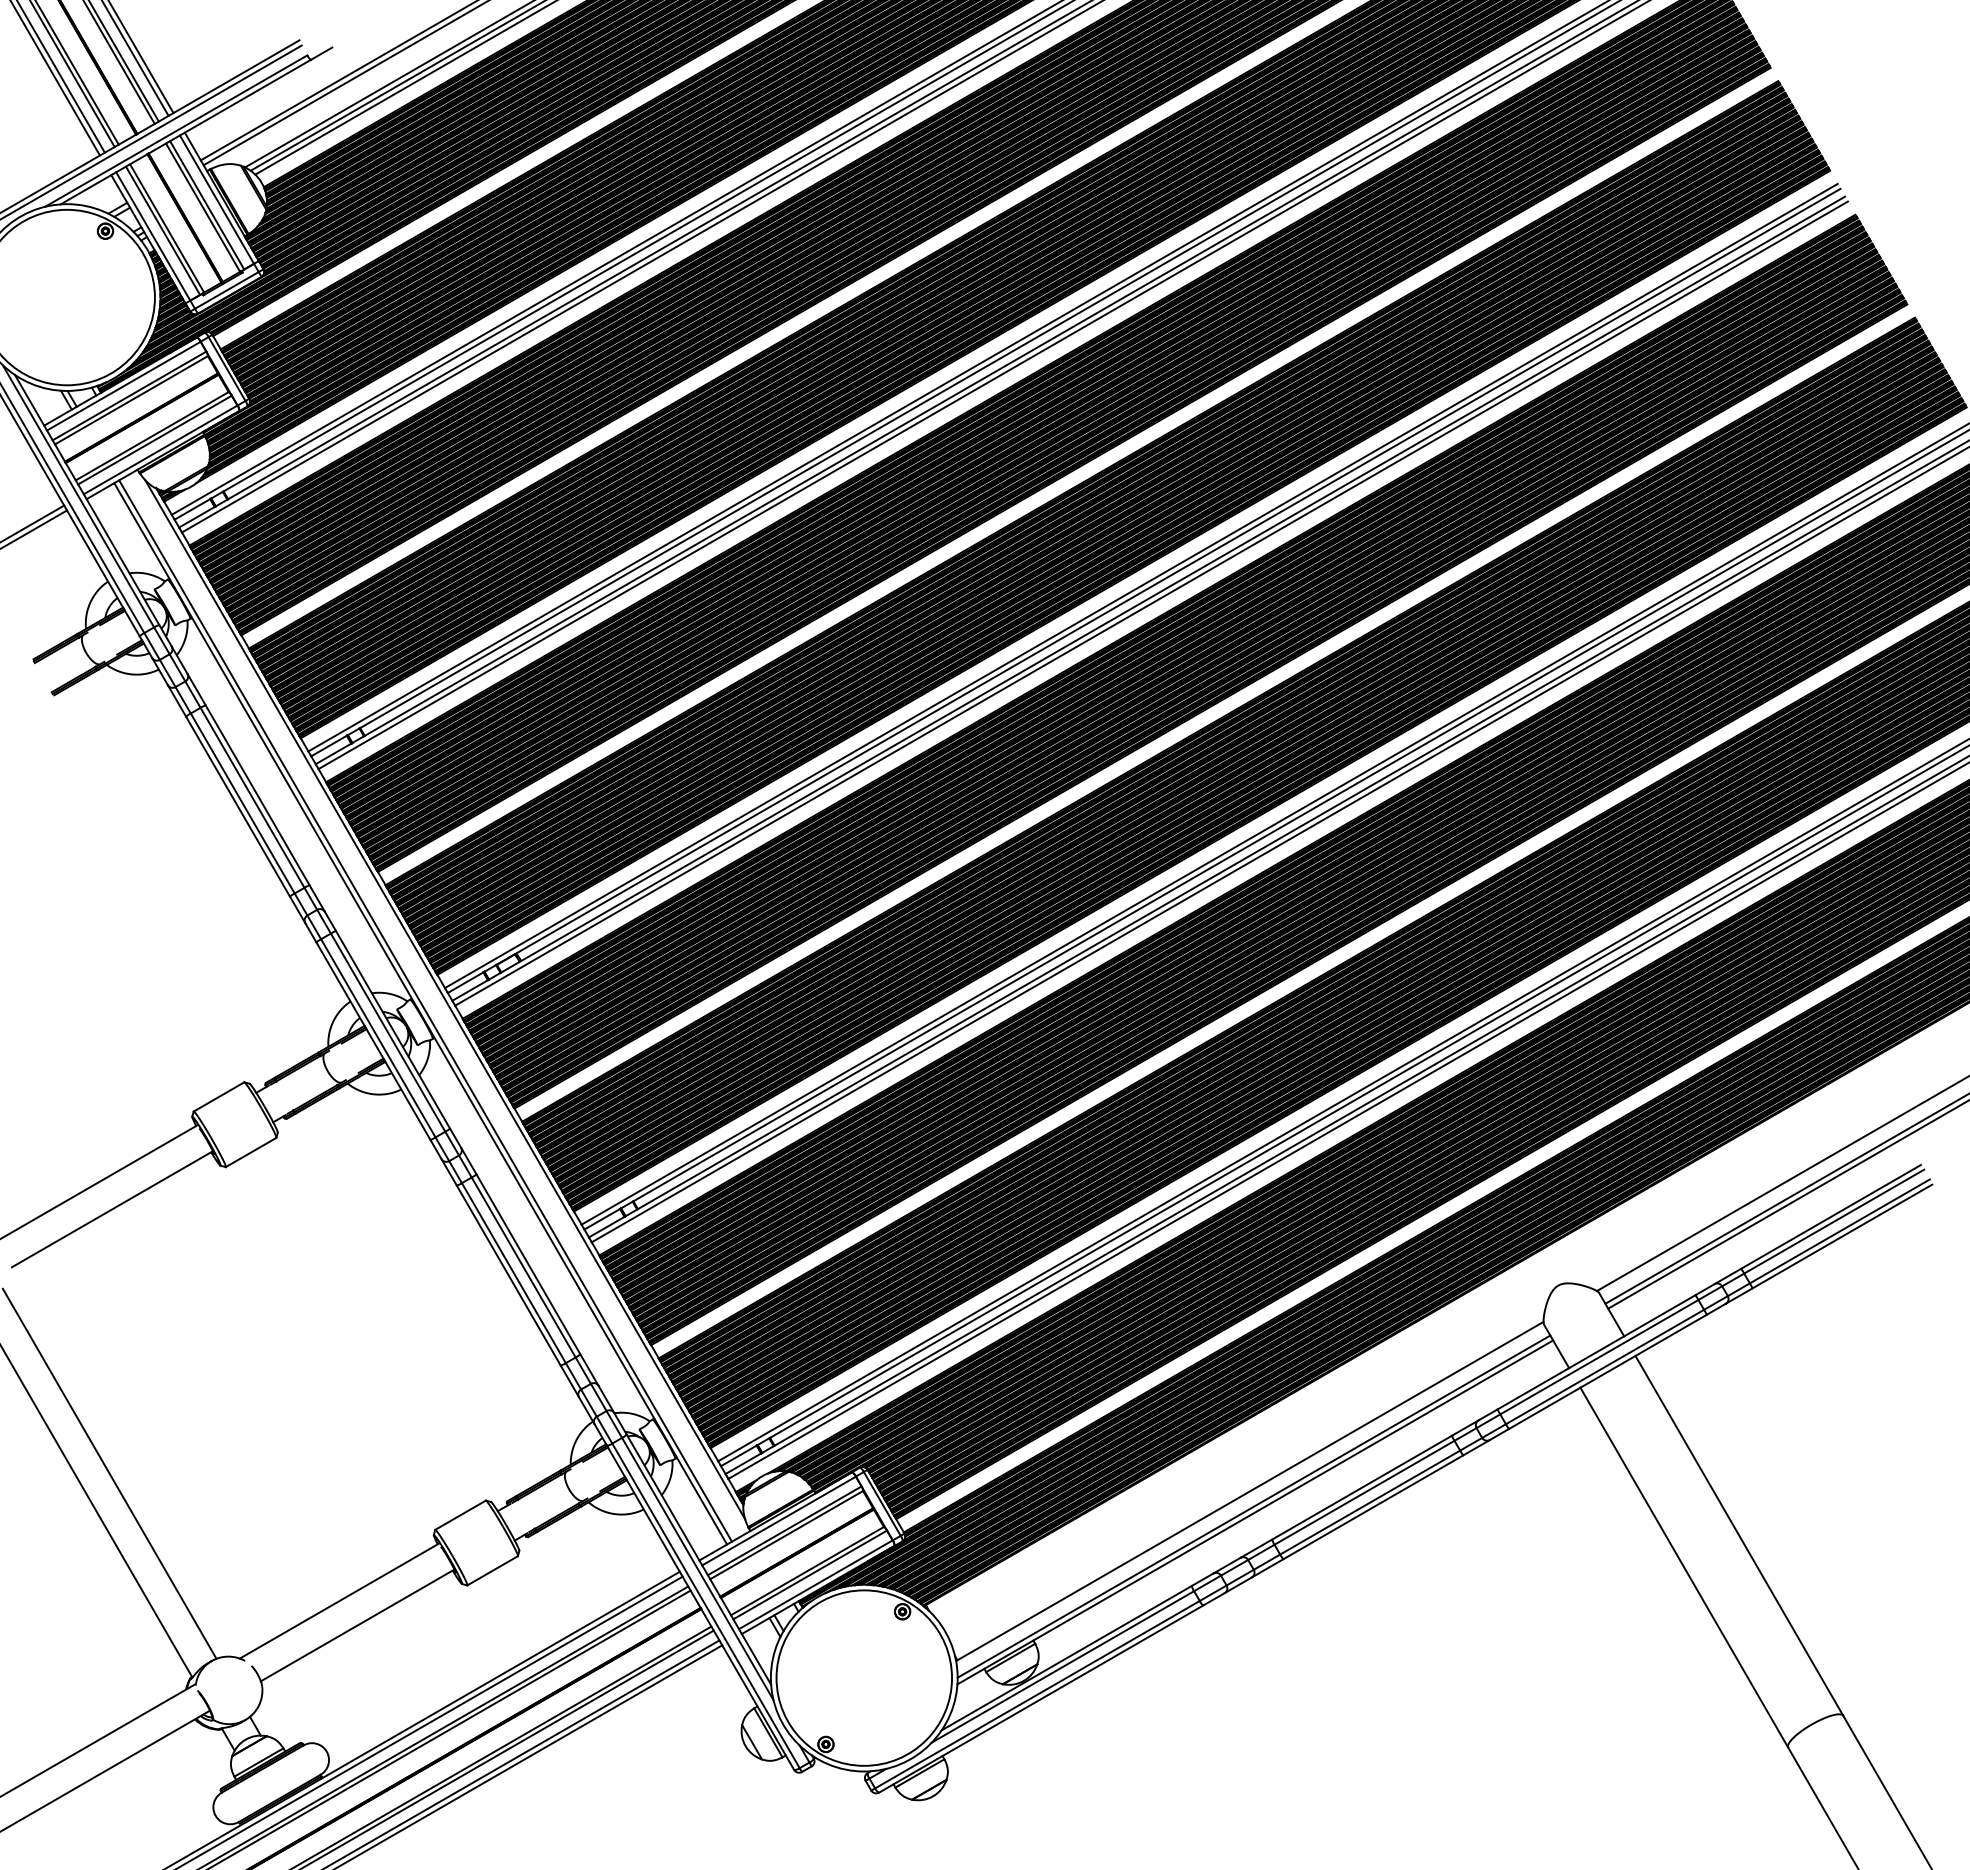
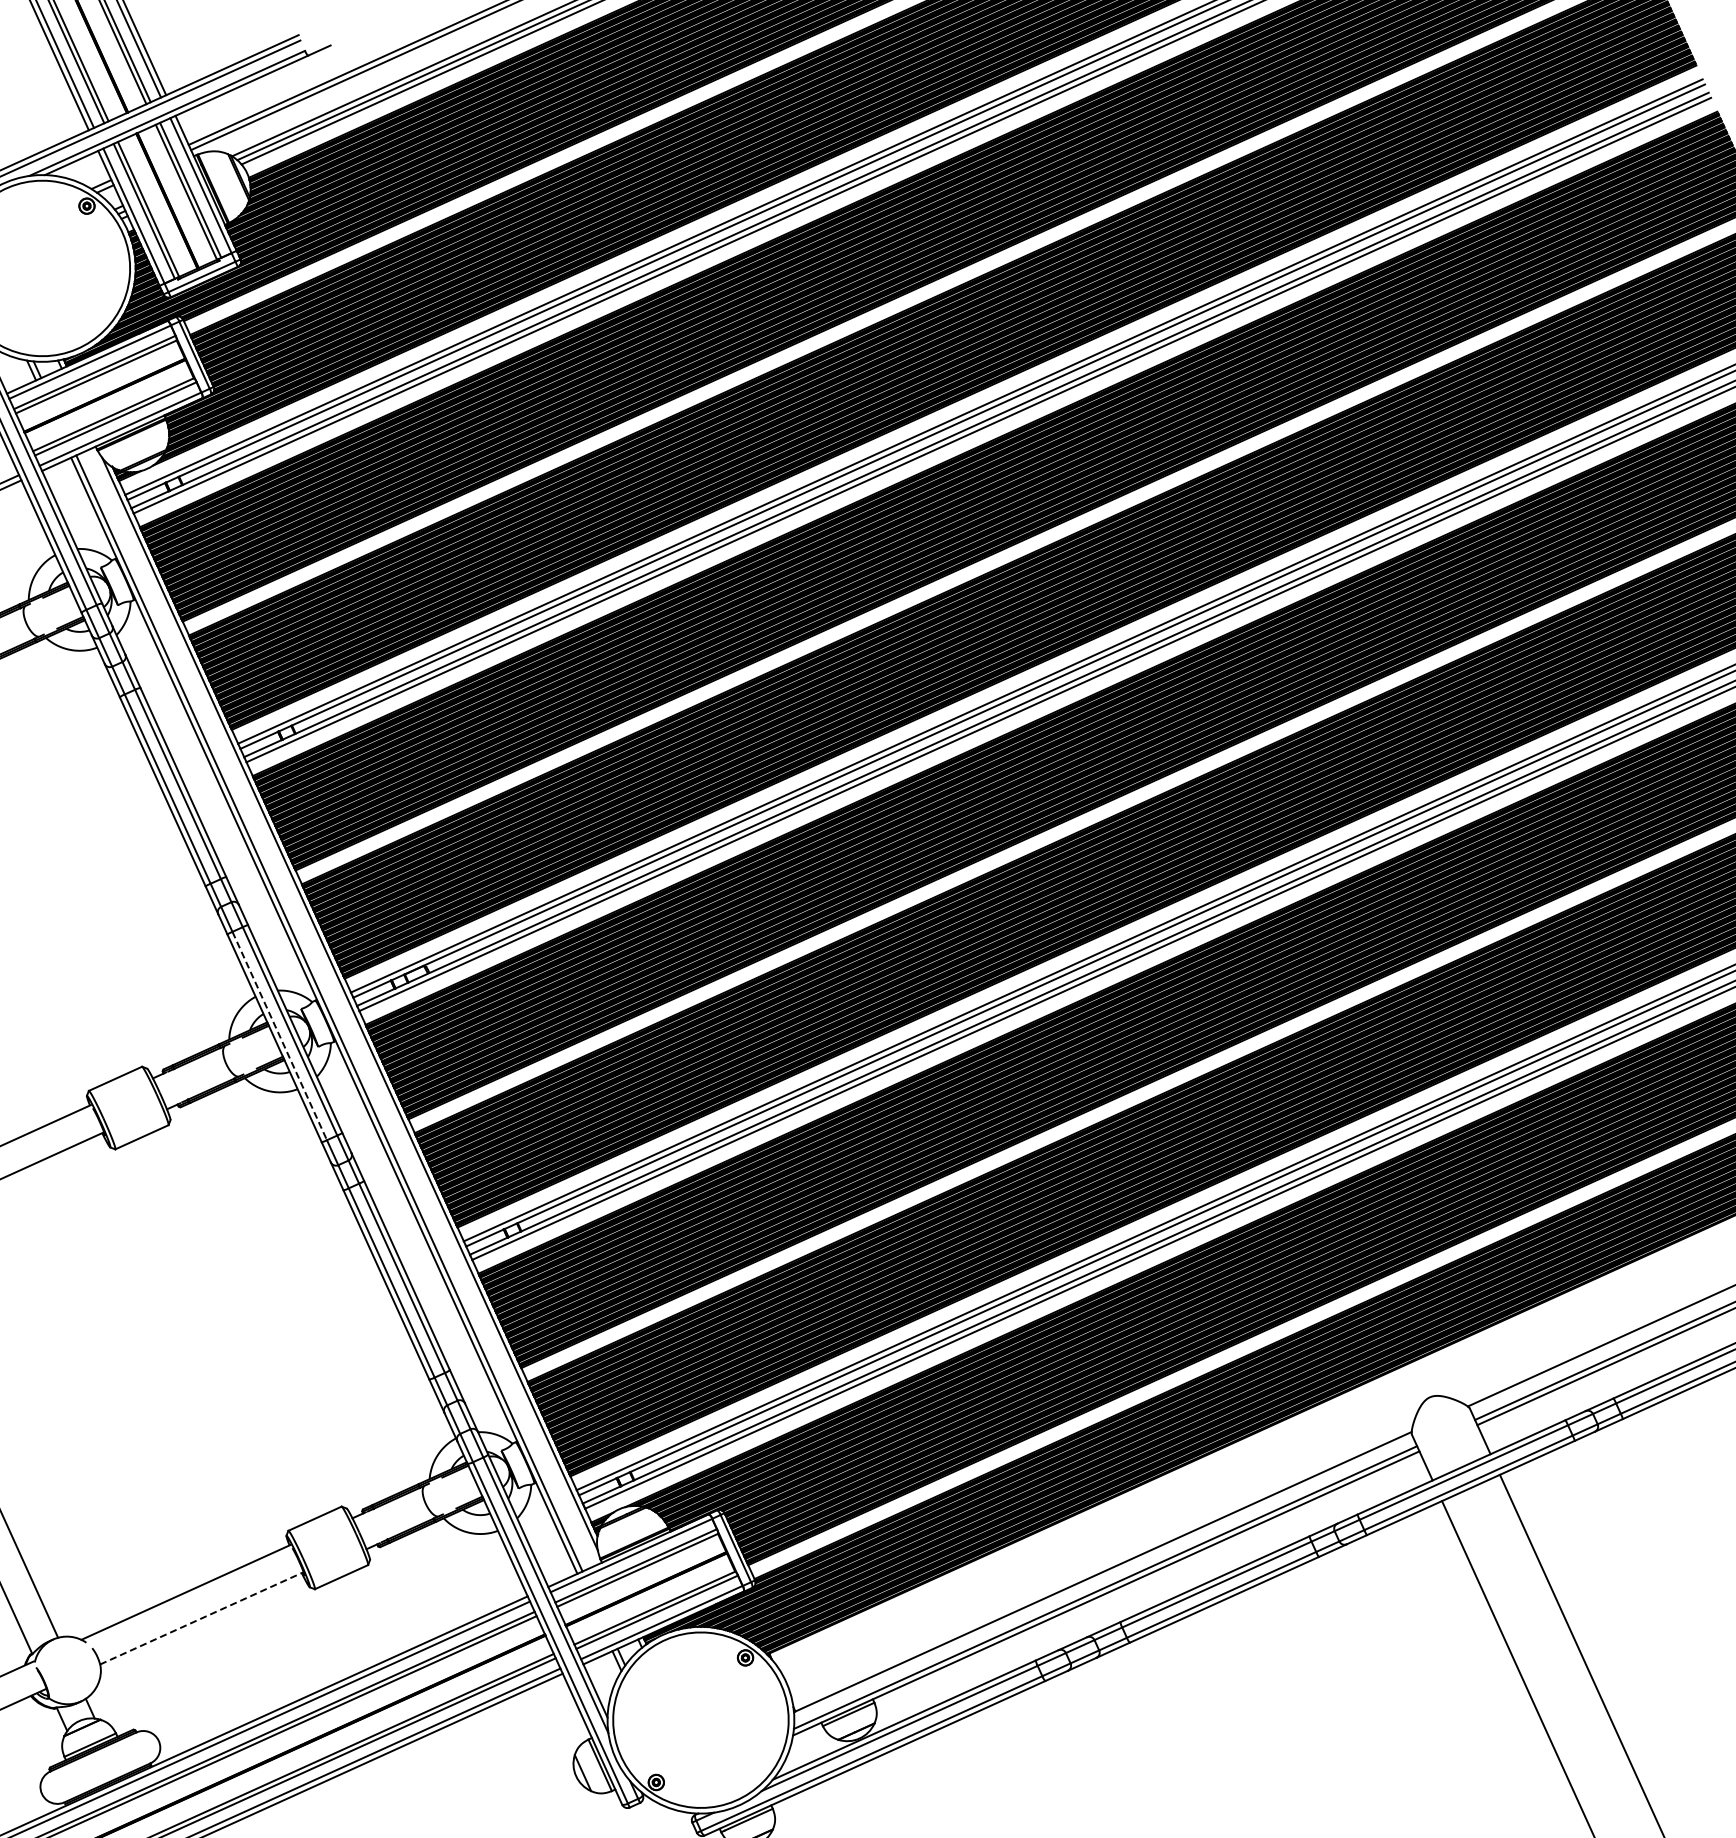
line: (378, 1038) -> (279, 1036), solid -> dashed
line: (357, 1625) -> (201, 1618), solid -> dashed

